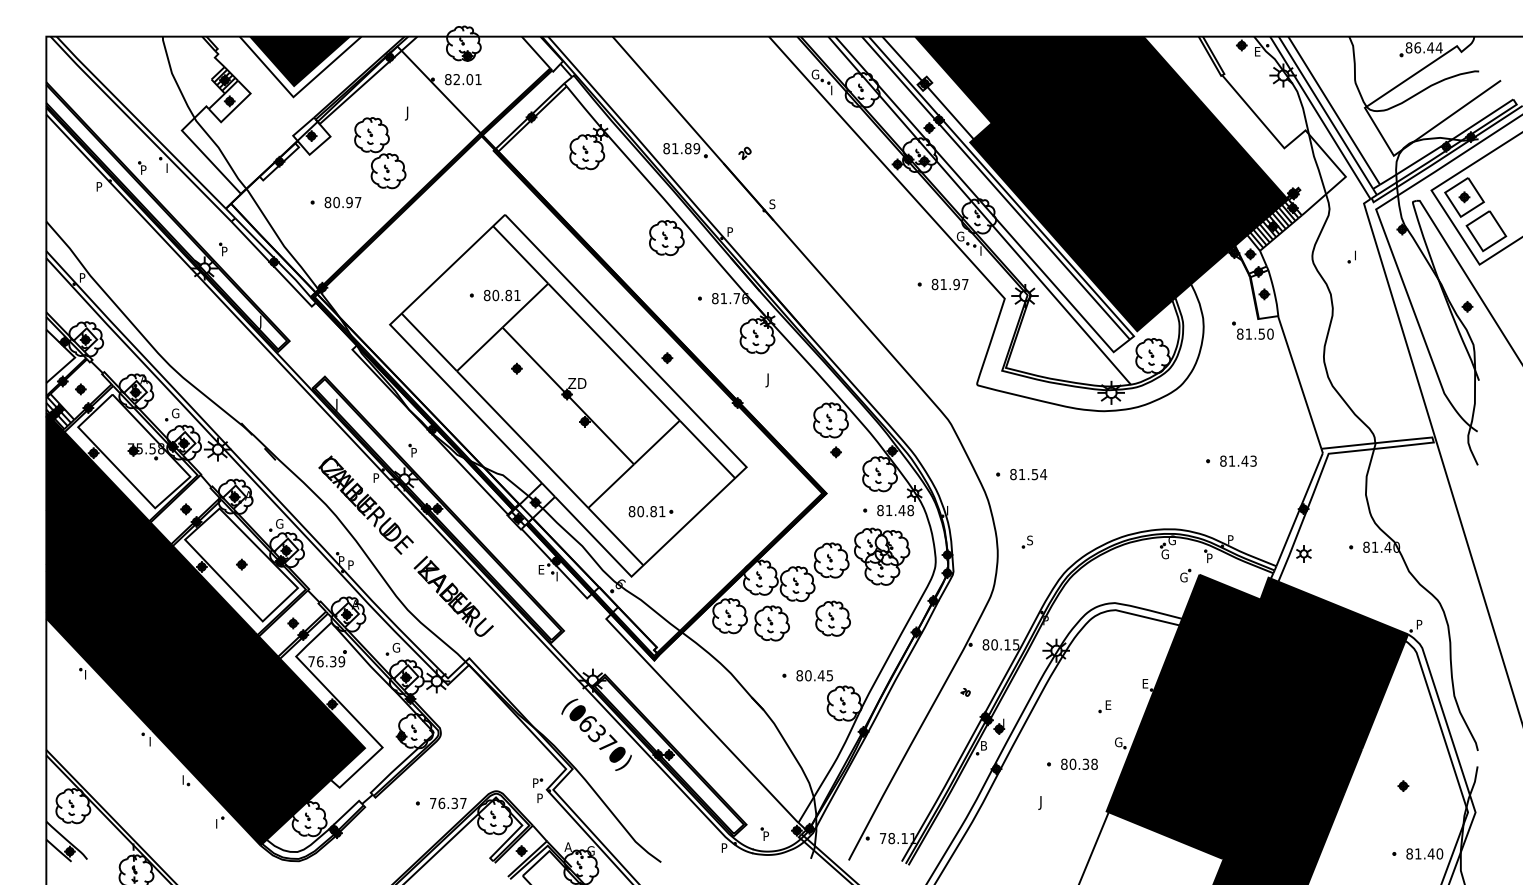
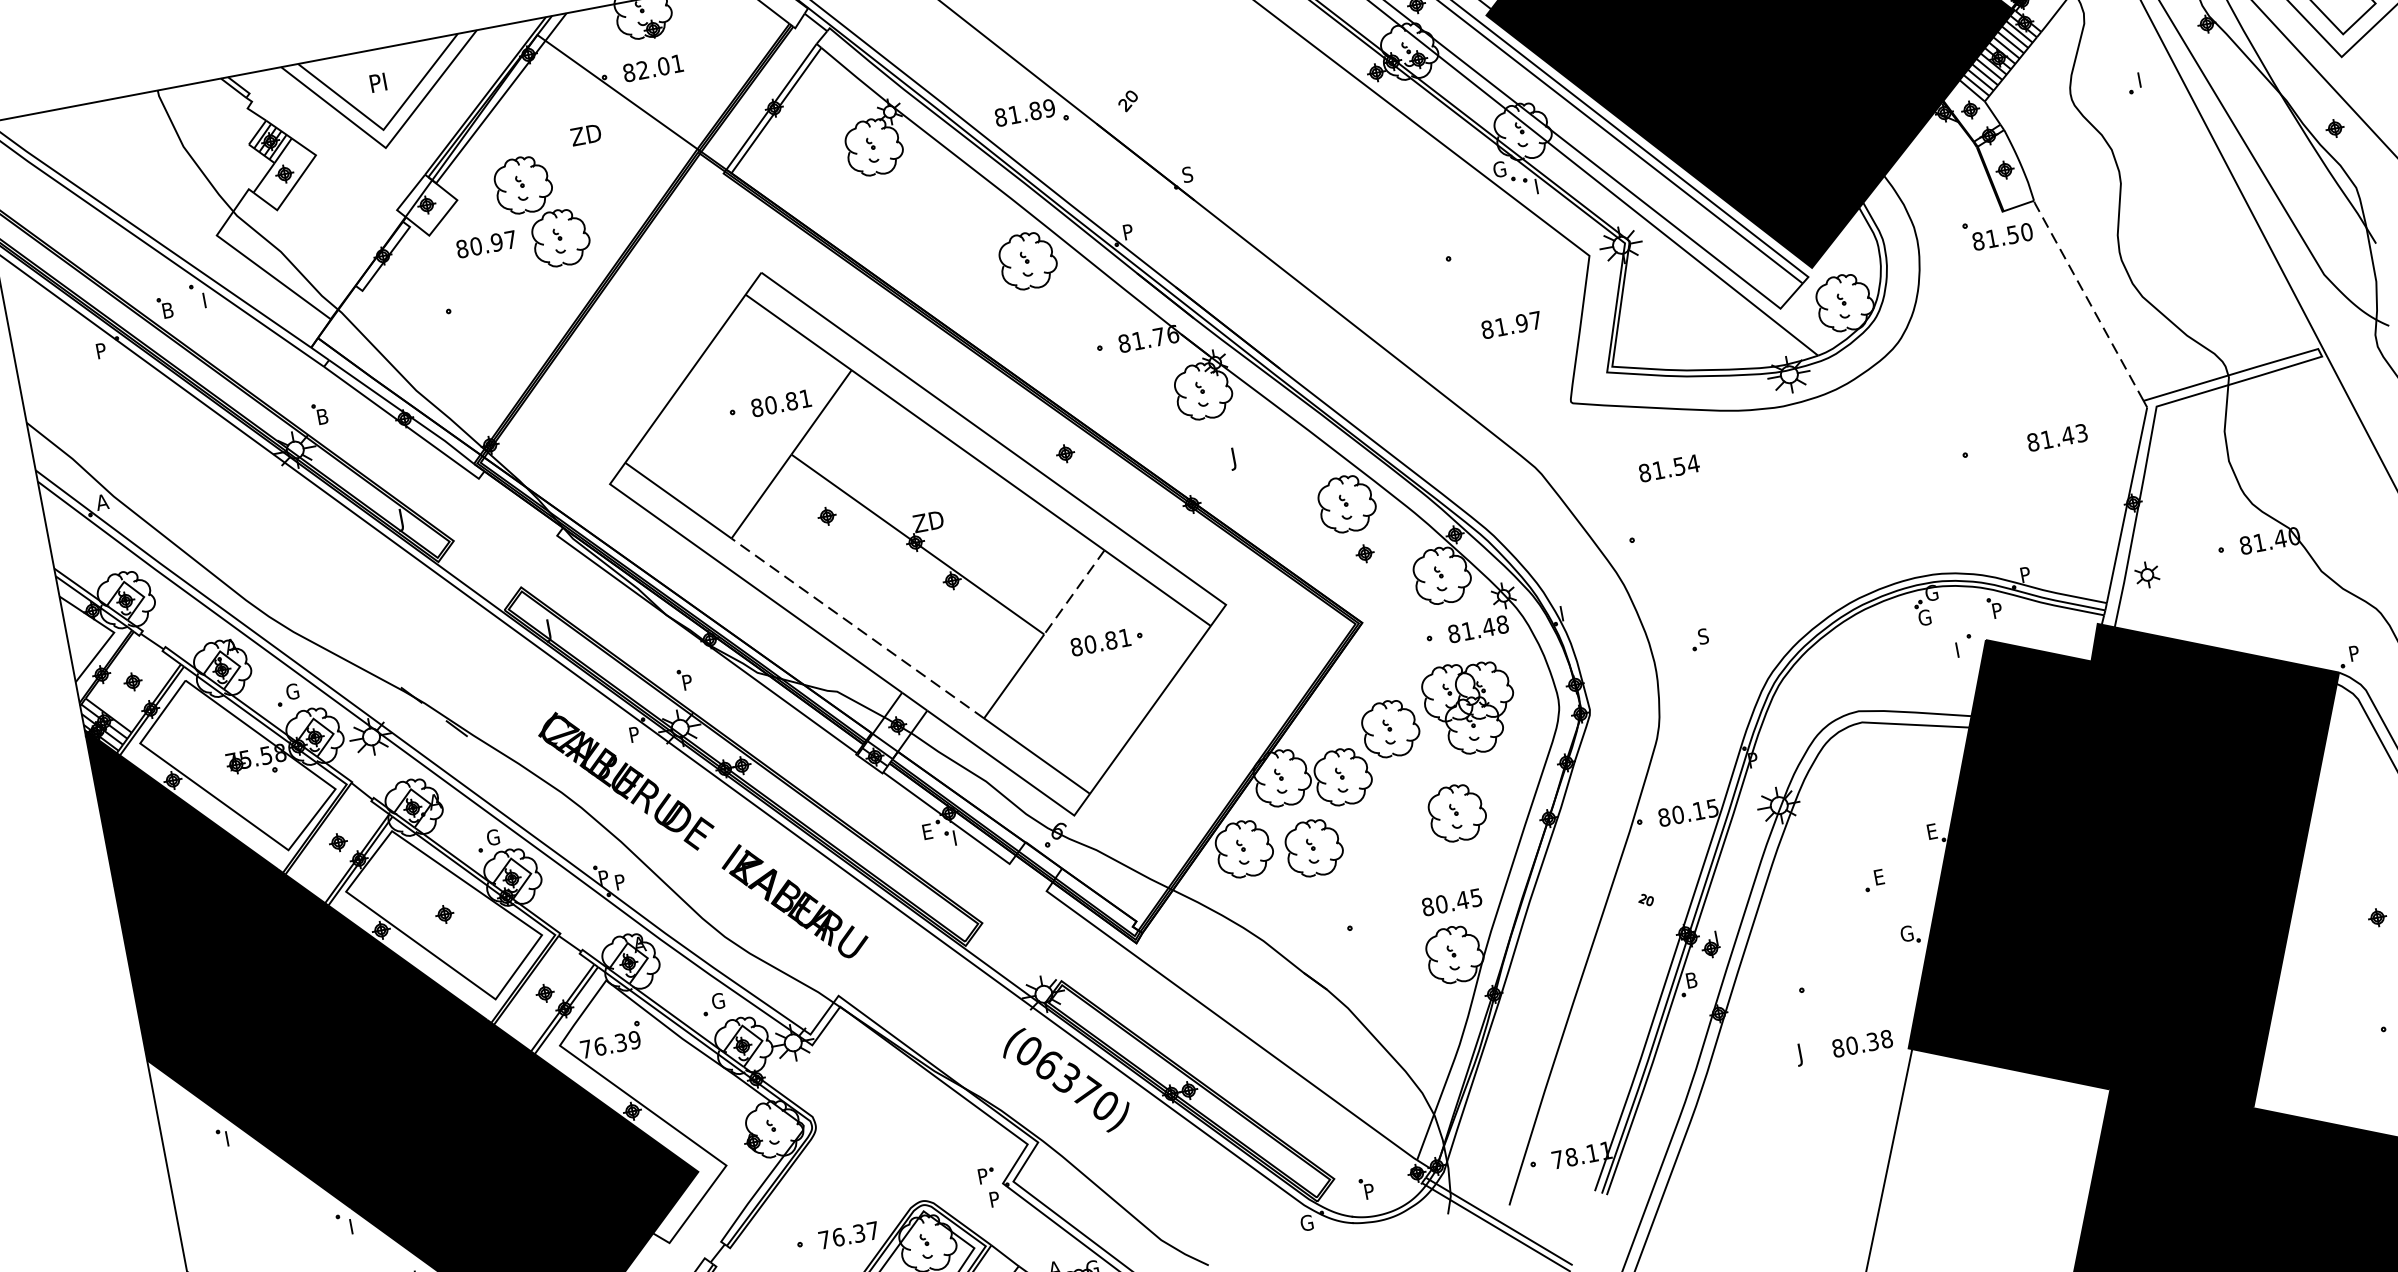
fill: (299, 61) -> (384, 88), removed
text: (414, 113) -> (585, 137), J -> ZD
text: (144, 169) -> (168, 309), P -> B
text: (342, 202) -> (485, 244), moved
text: (225, 251) -> (323, 416), P -> B
text: (82, 277) -> (101, 501), P -> A
text: (949, 284) -> (1510, 325), moved
line: (1299, 381) -> (2087, 299), solid -> dashed
line: (522, 439) -> (857, 628), solid -> dashed
line: (656, 442) -> (1073, 592), solid -> dashed
text: (1238, 460) -> (2057, 436), moved
text: (1028, 474) -> (1669, 468), moved
part: (650, 511) -> (1106, 641), moved
text: (1183, 577) -> (1961, 649), G -> I
part: (832, 618) -> (1456, 812), moved
text: (814, 675) -> (1451, 902), moved
text: (1079, 763) -> (1862, 1042), moved
text: (724, 847) -> (1305, 1222), P -> G

